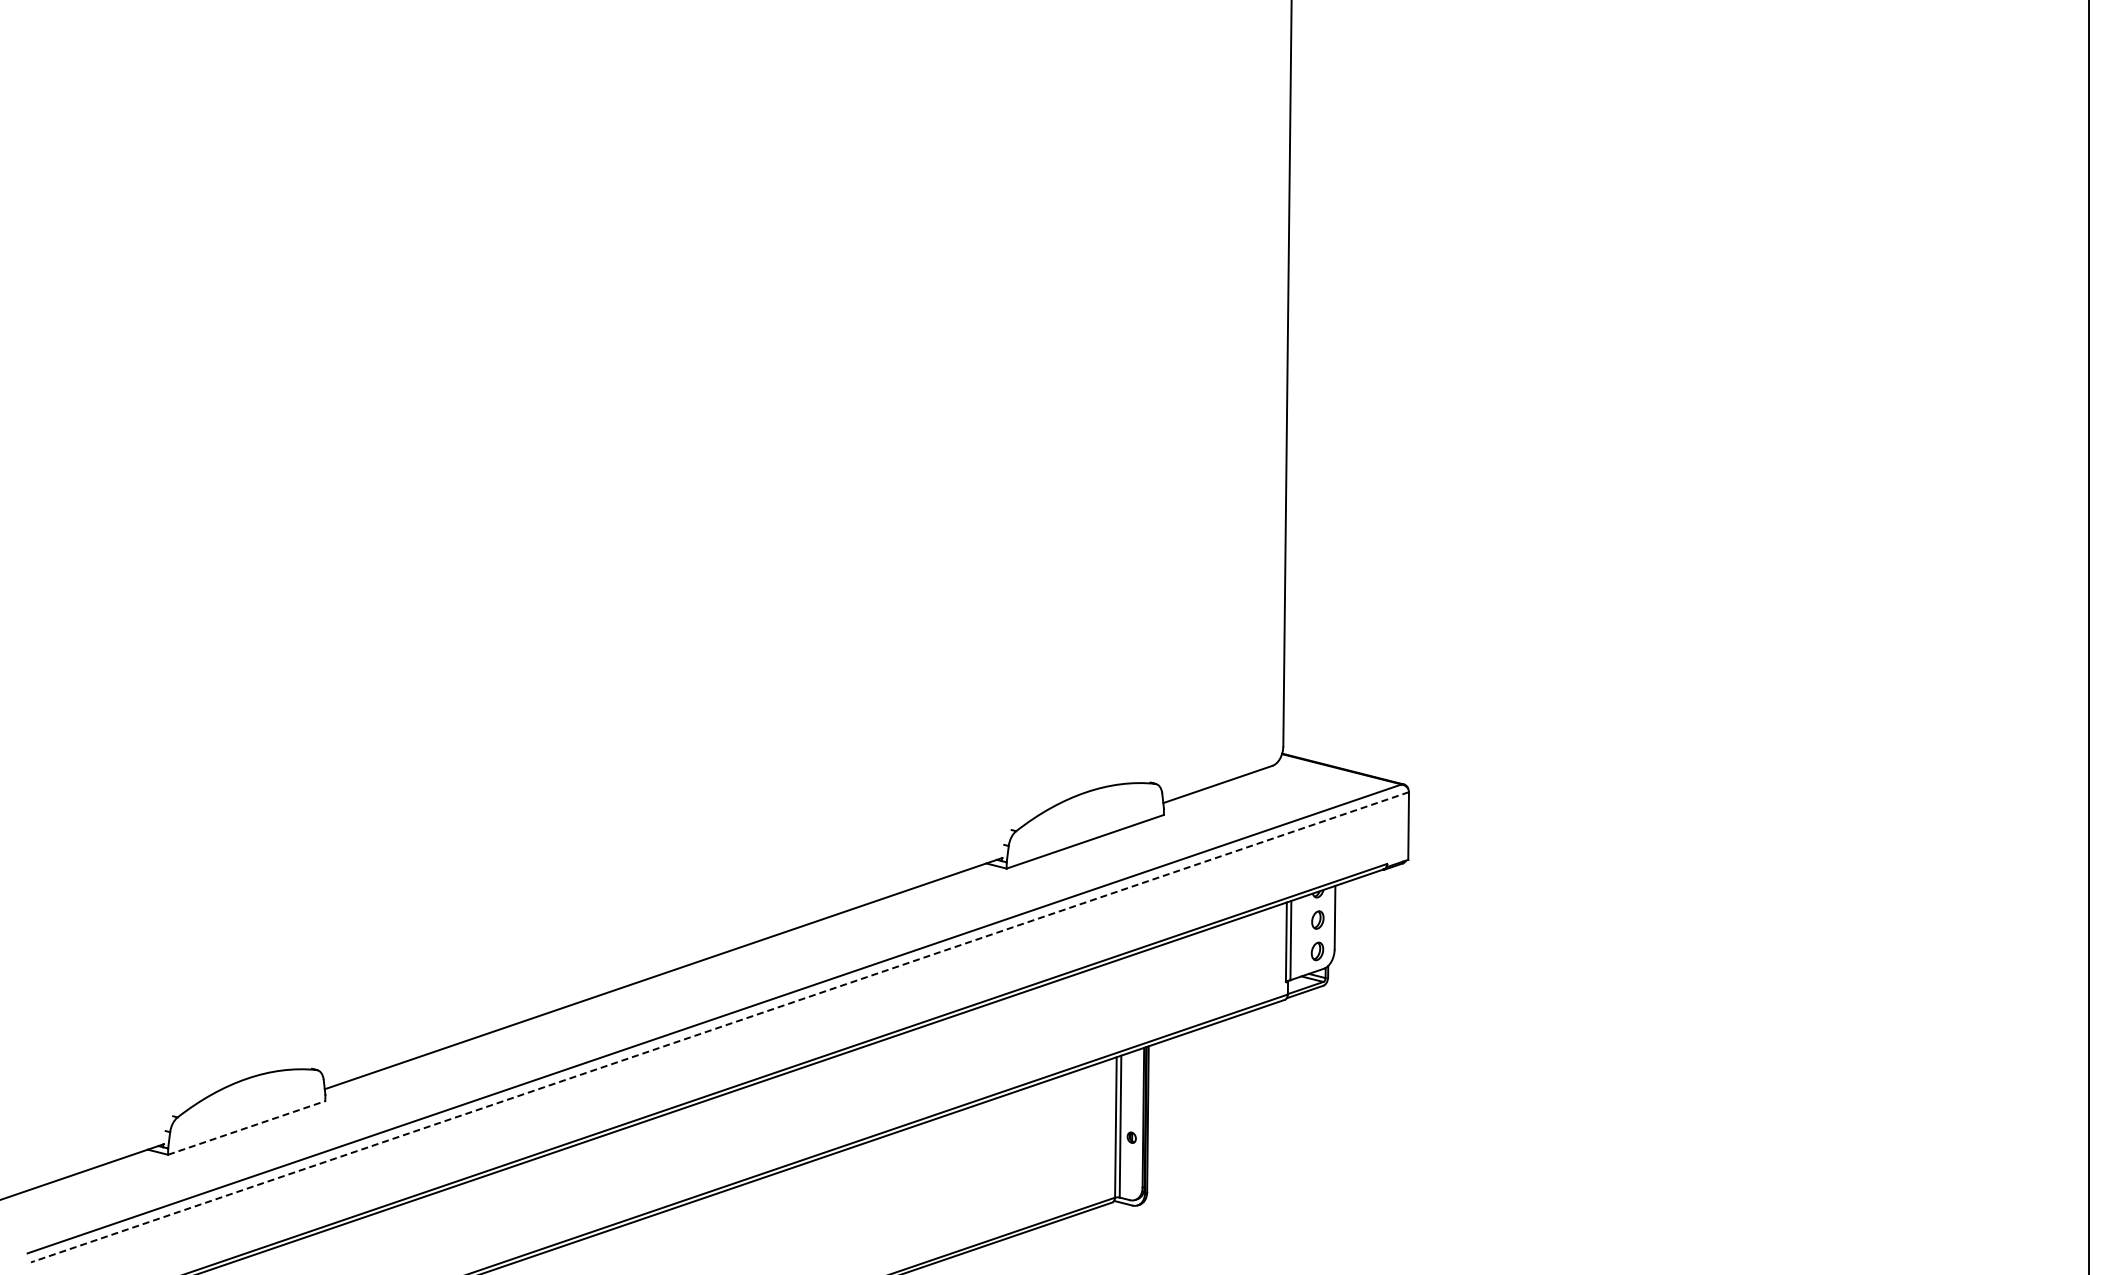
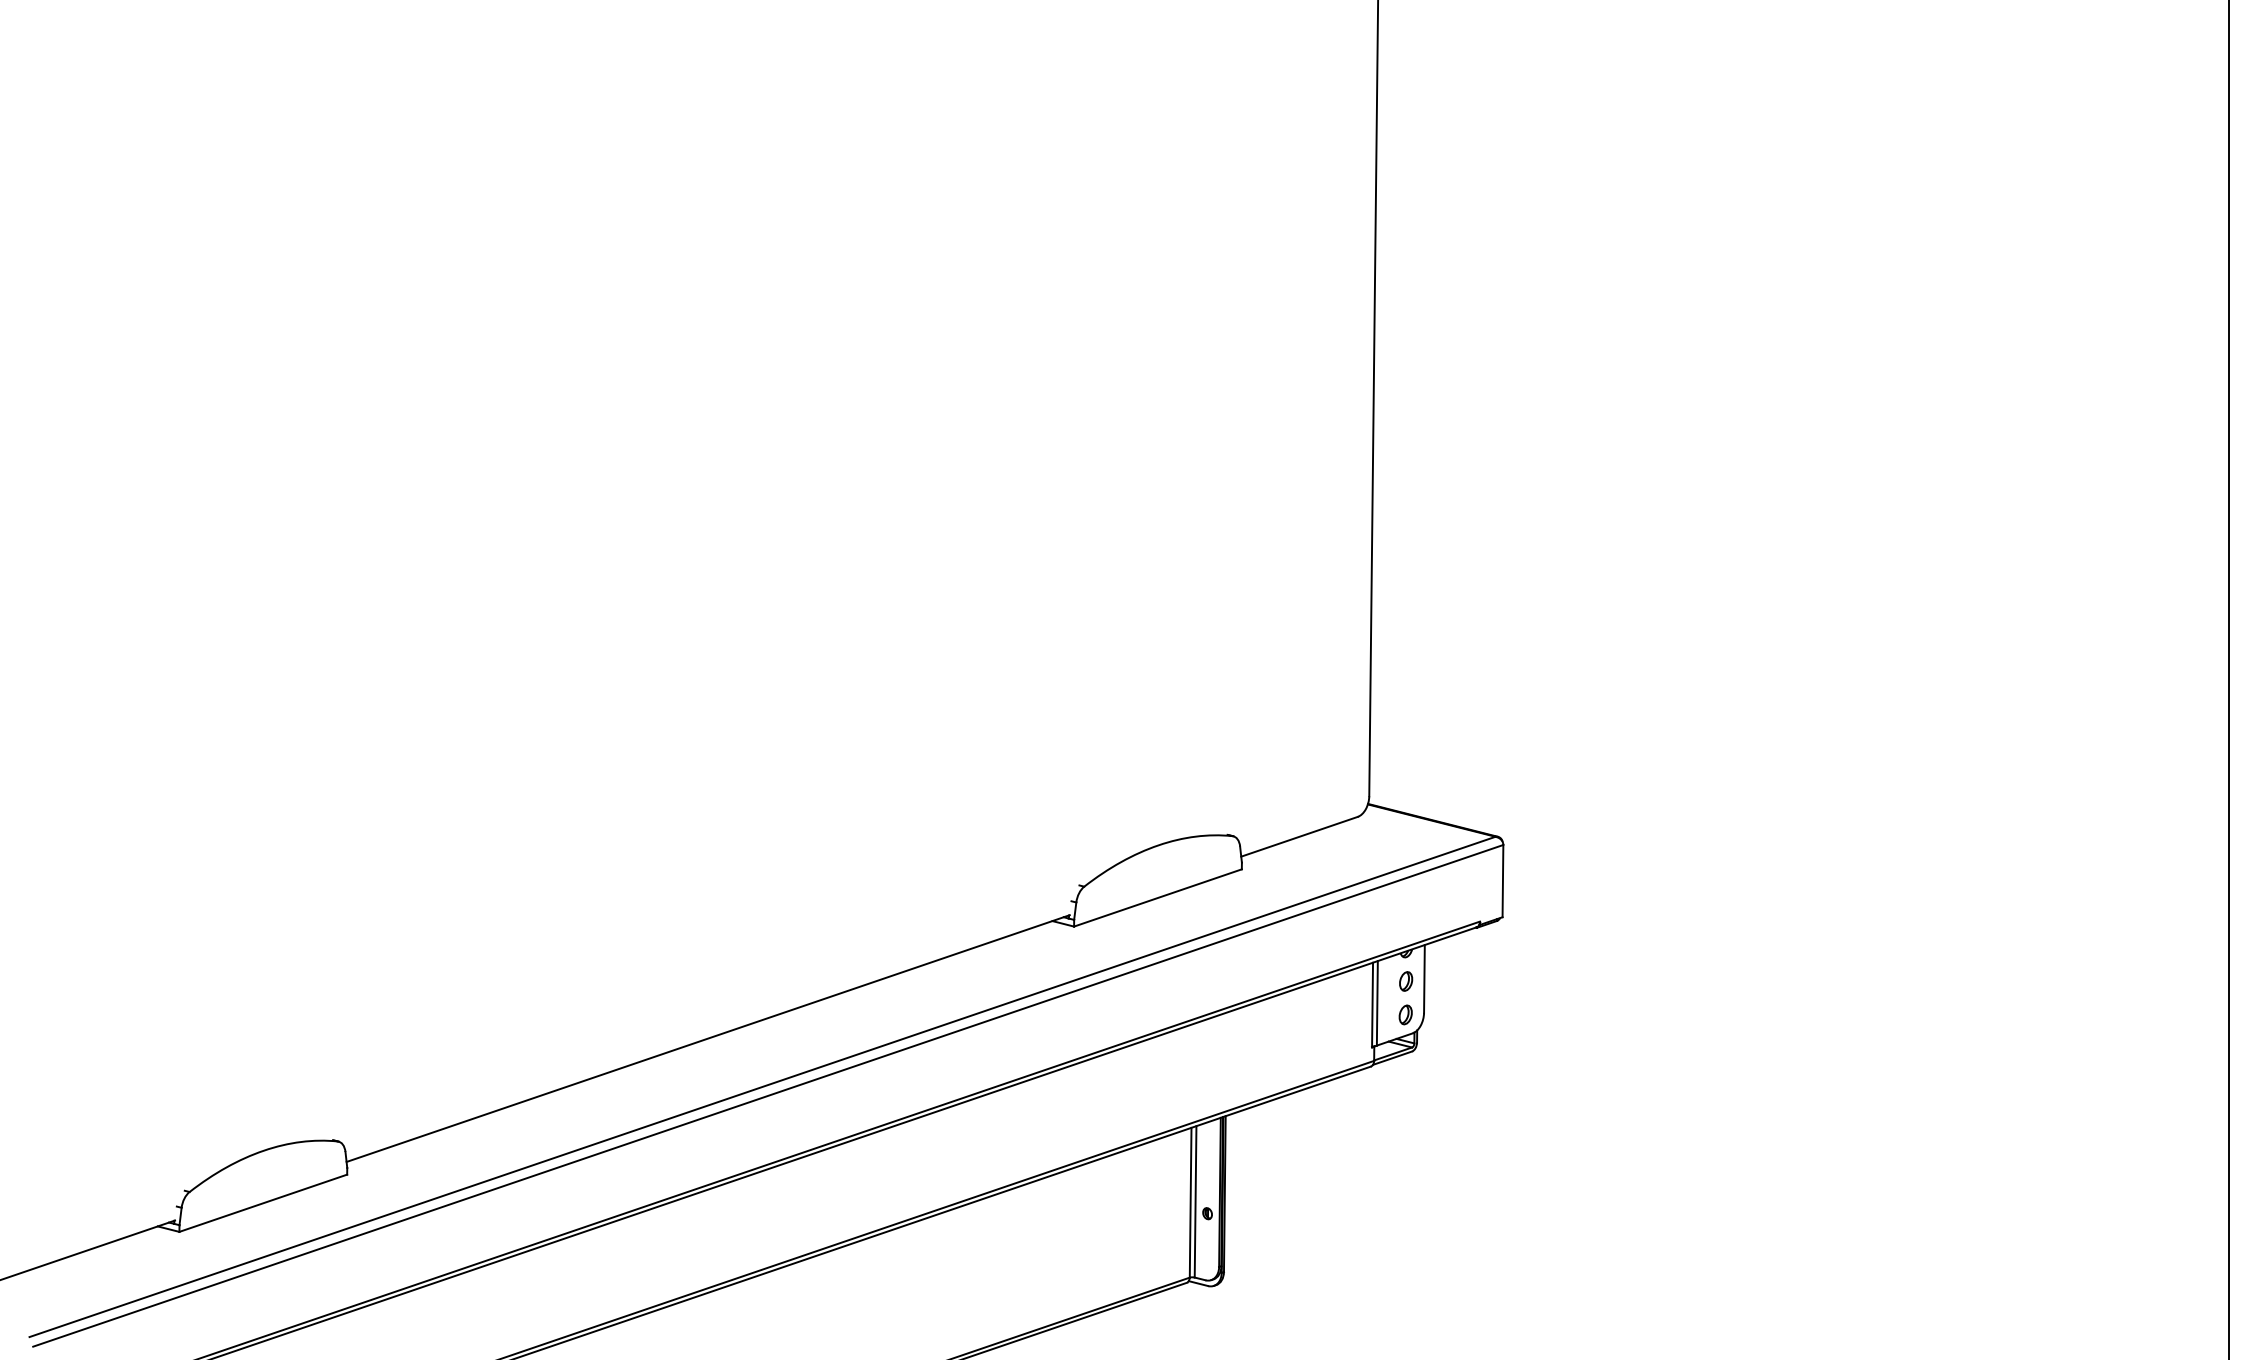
line: (719, 1027) -> (767, 1096), dashed -> solid
line: (247, 1127) -> (264, 1202), dashed -> solid

